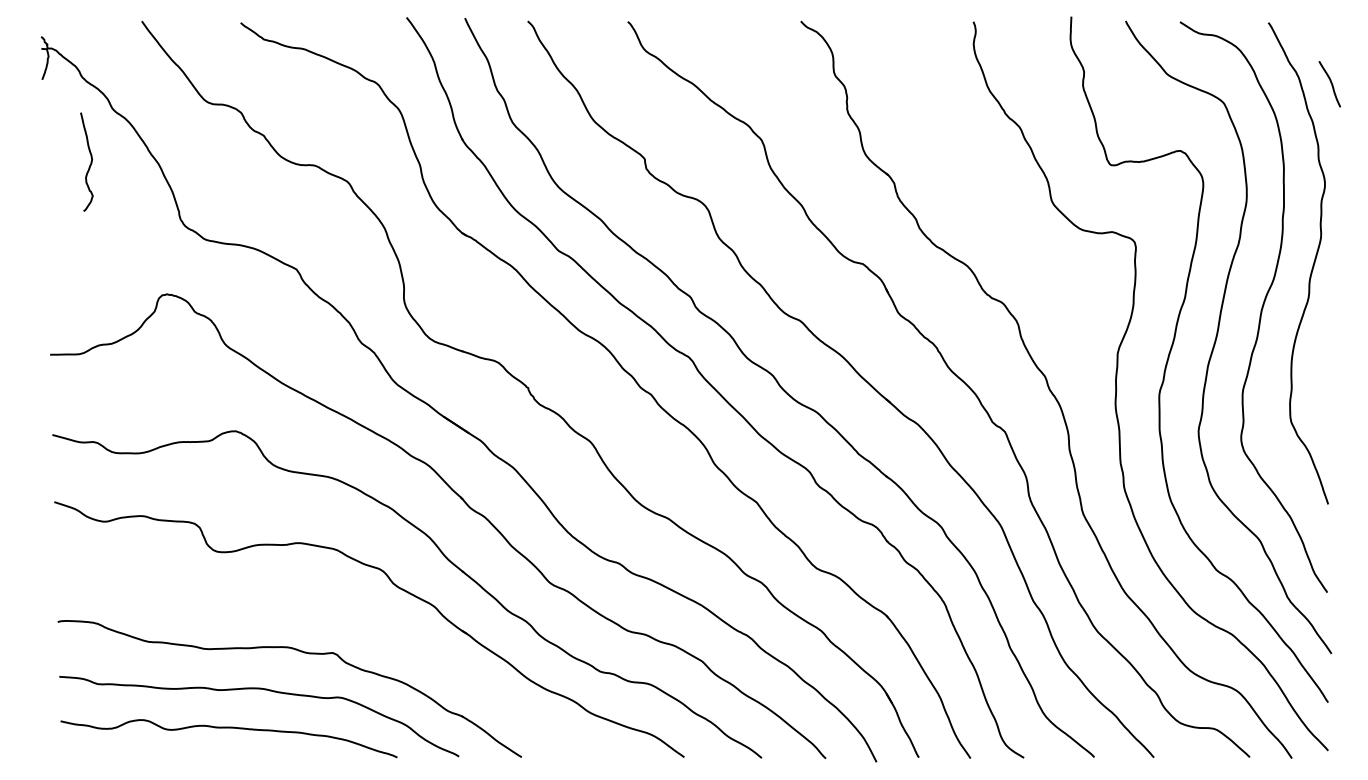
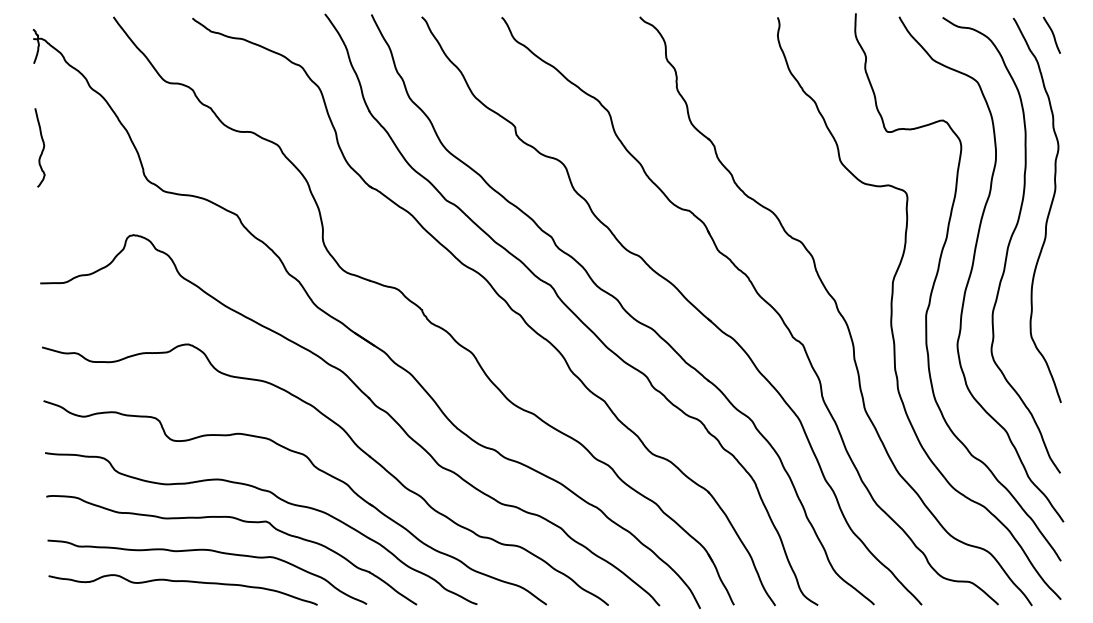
curve: (1330, 83) -> (1052, 34), moved
curve: (90, 161) -> (42, 147), moved
part: (346, 623) -> (276, 497), added

